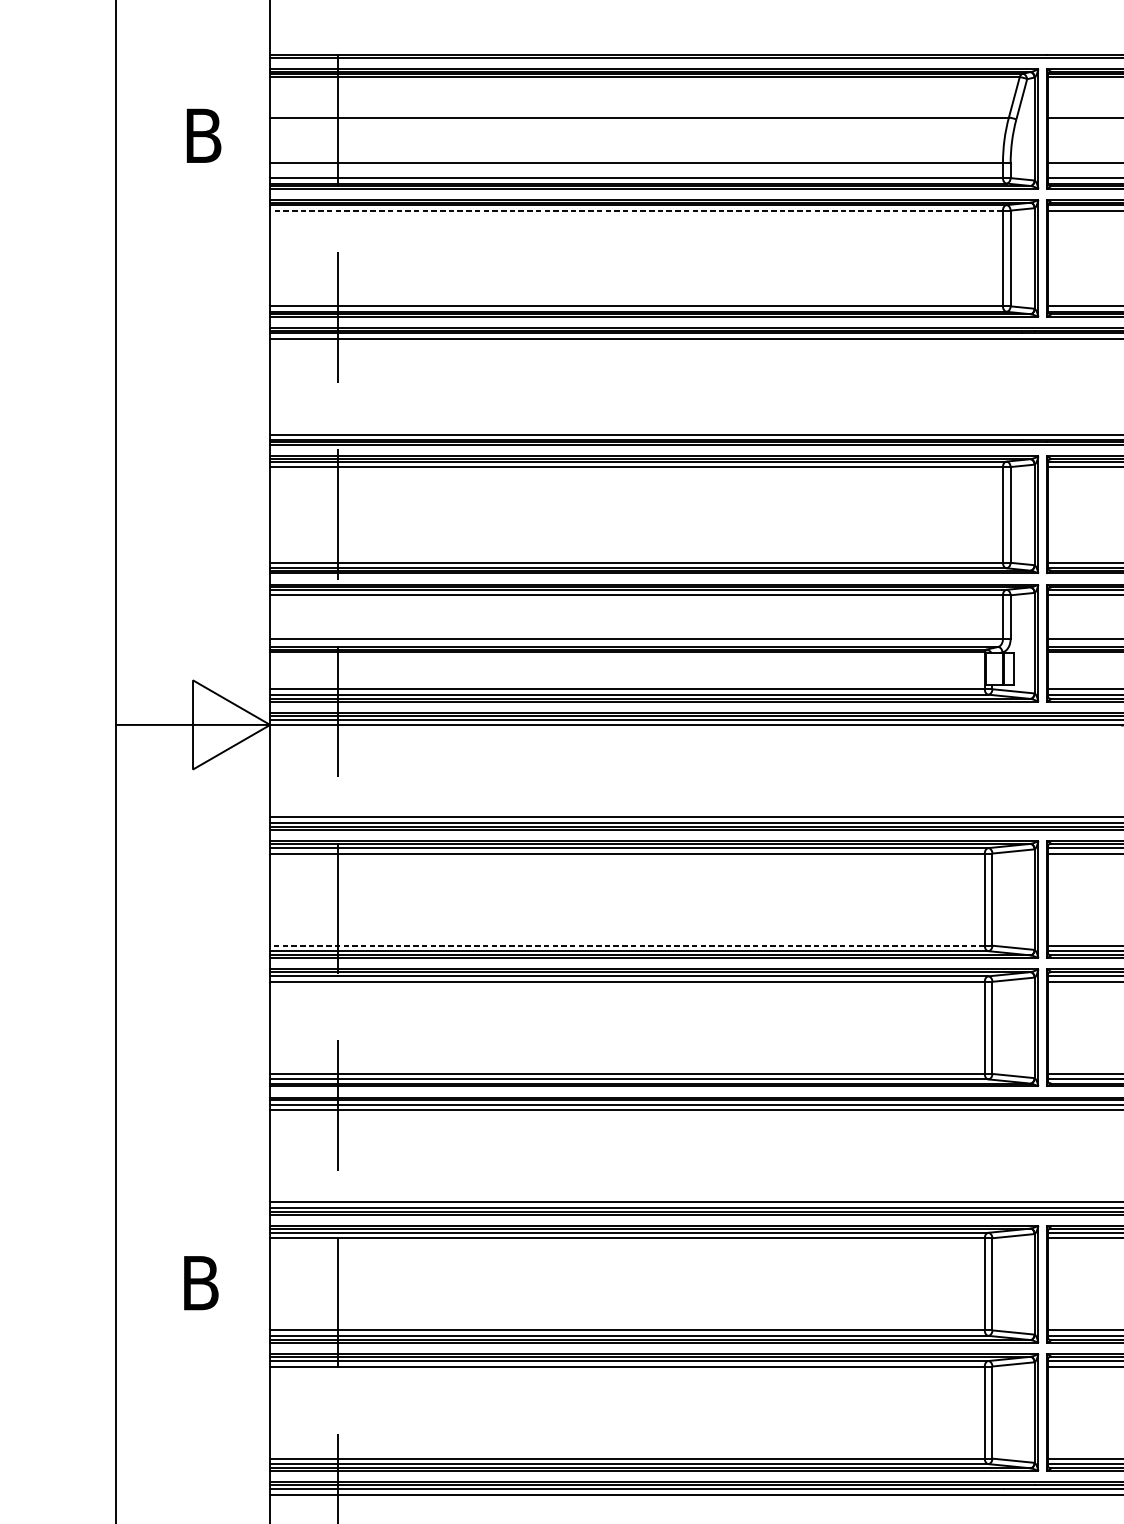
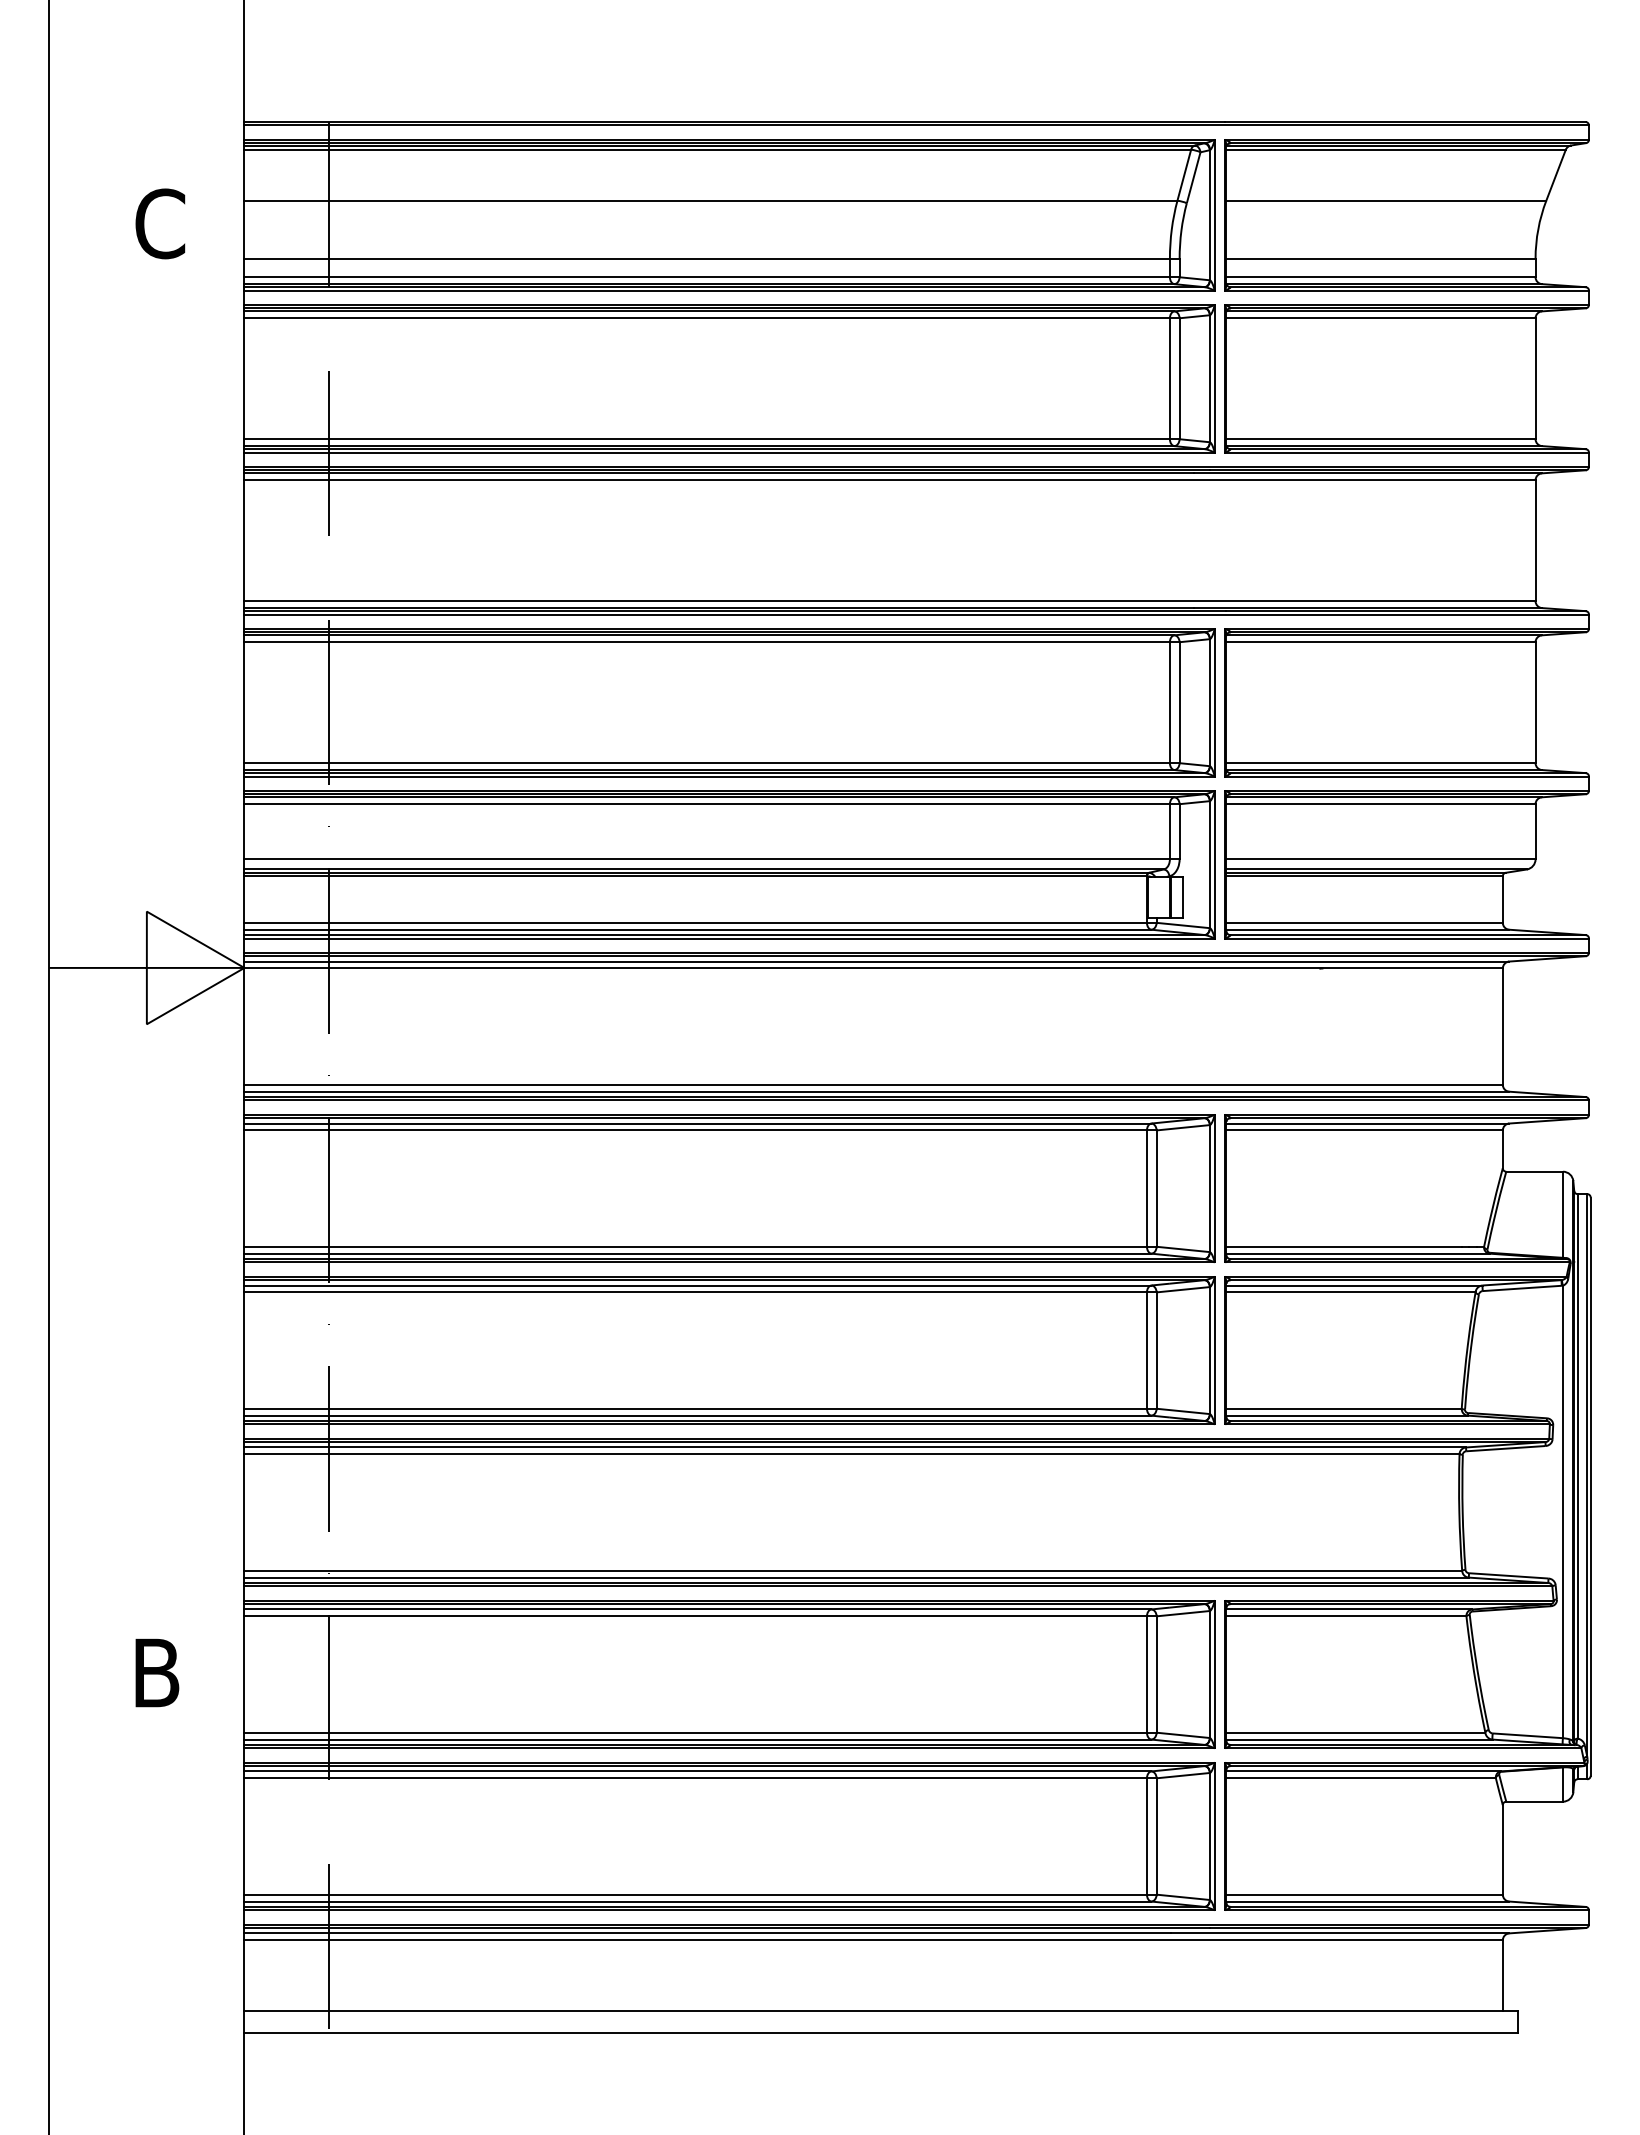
text: (203, 135) -> (160, 223), B -> C
line: (636, 210) -> (707, 318), dashed -> solid
line: (627, 945) -> (695, 1246), dashed -> solid

